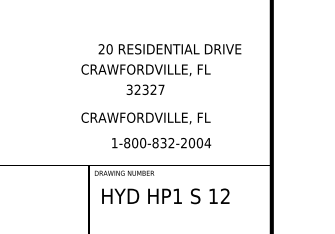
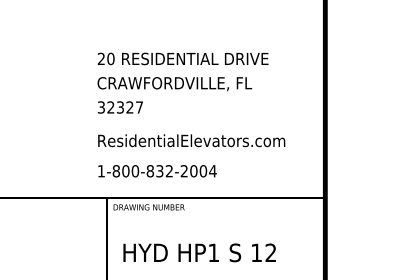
text: (169, 49) -> (182, 59), moved
text: (145, 89) -> (120, 107), moved
text: (159, 118) -> (190, 141), CRAWFORDVILLE, FL -> ResidentialElevators.com
text: (161, 143) -> (157, 171), moved
text: (165, 196) -> (199, 253), moved

